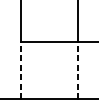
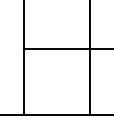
line: (20, 70) -> (23, 81), dashed -> solid
line: (78, 70) -> (90, 81), dashed -> solid

